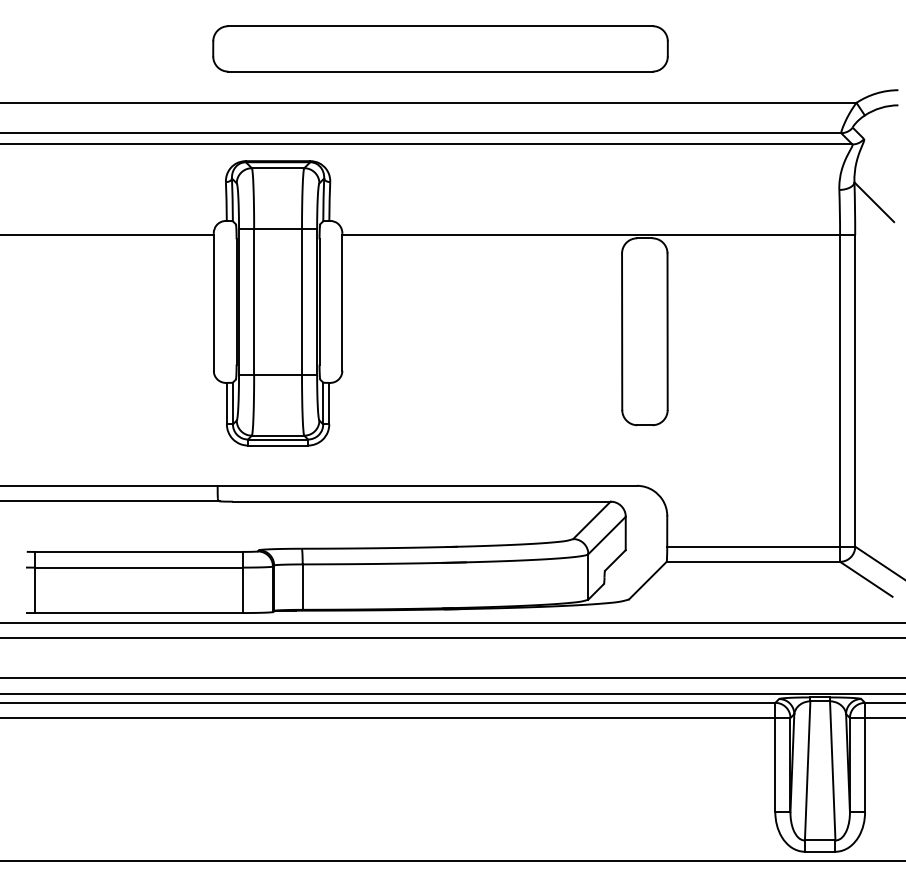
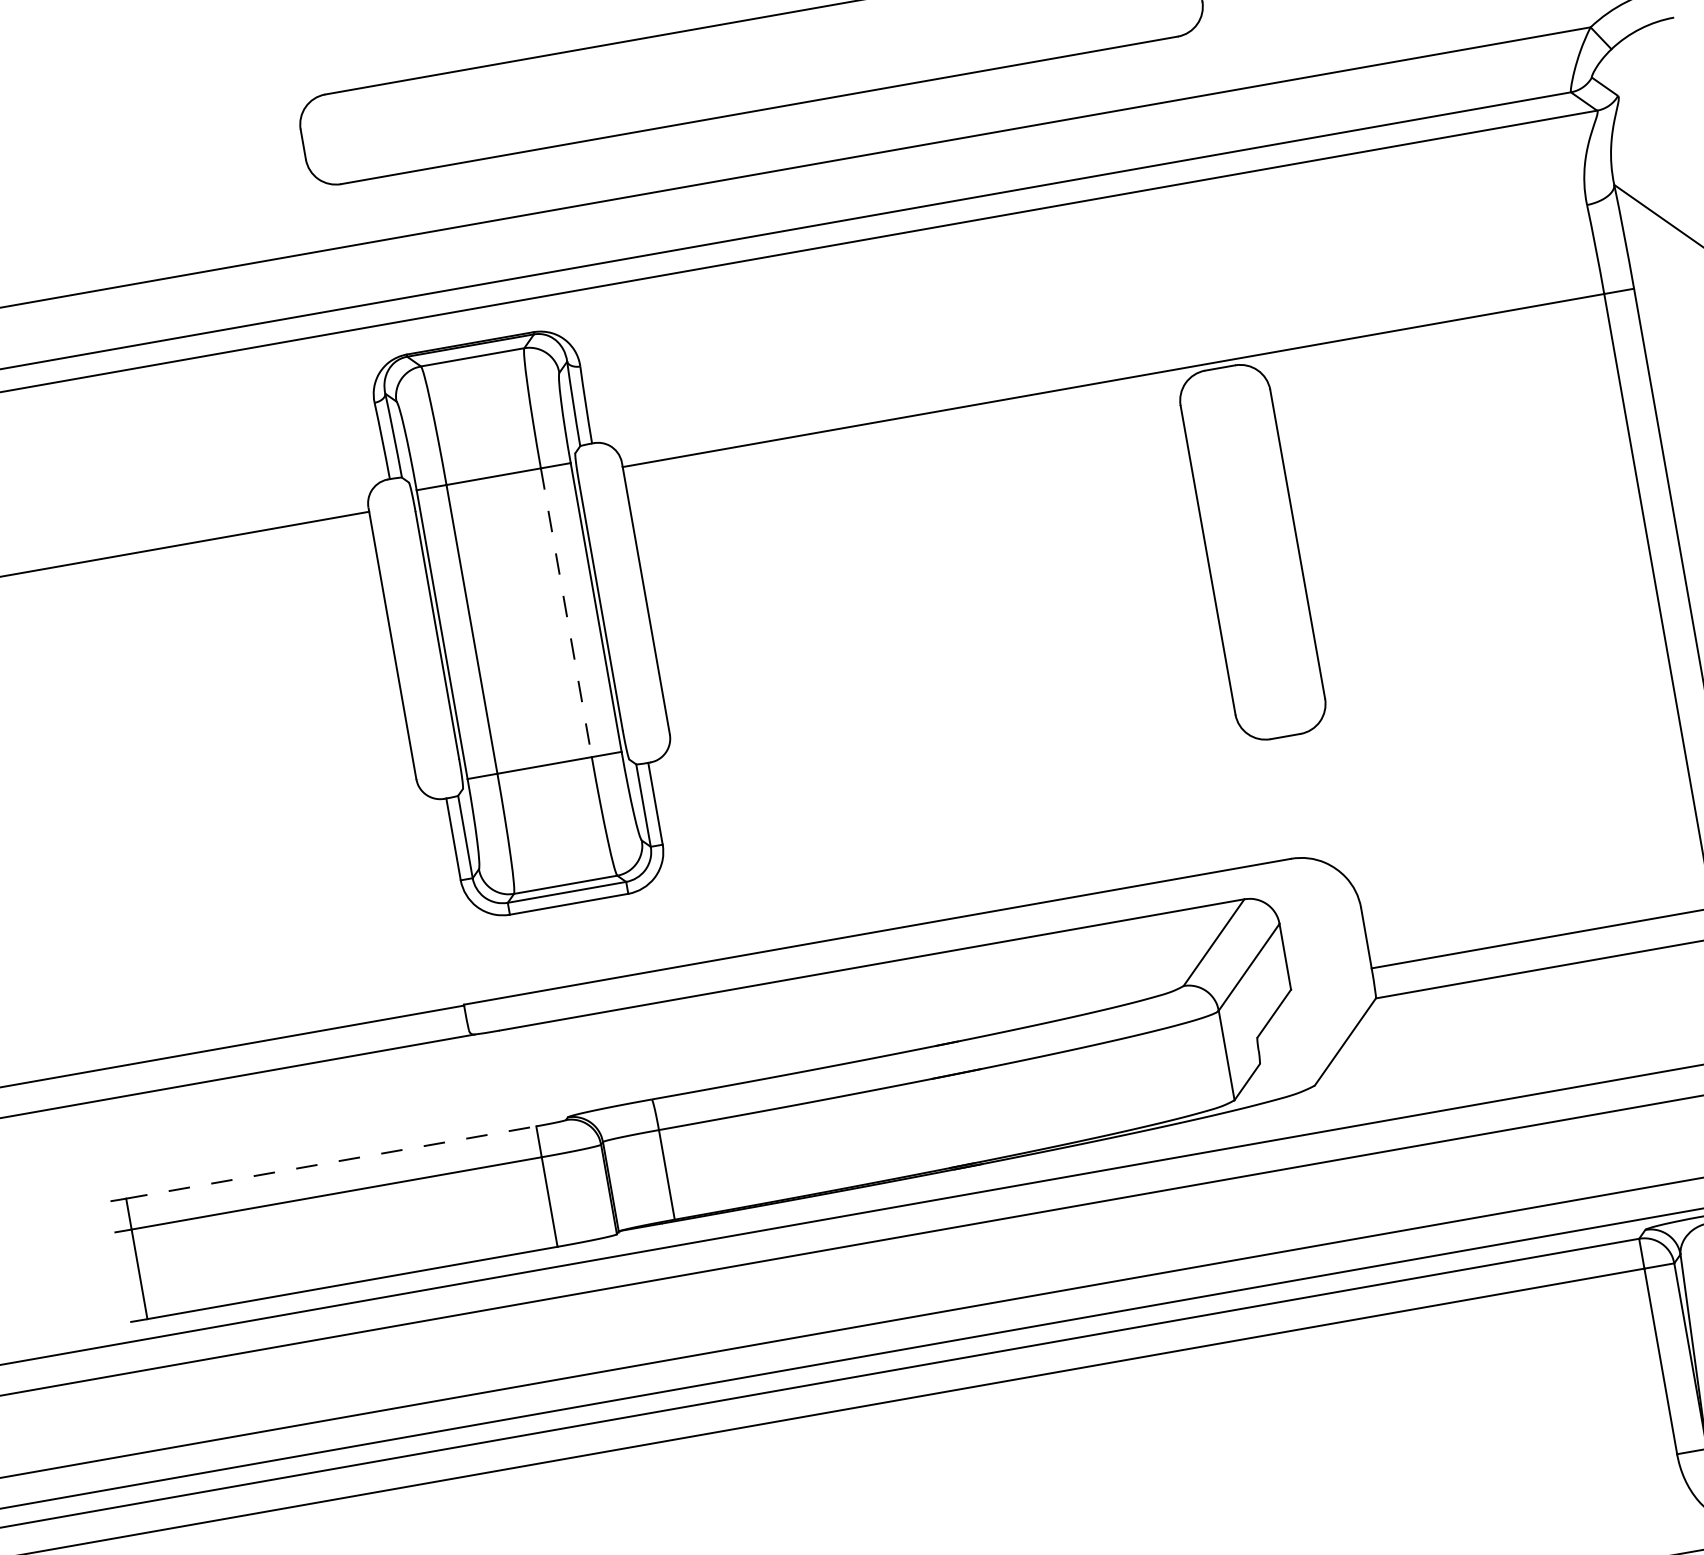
line: (302, 302) -> (567, 613), solid -> dashed
line: (138, 551) -> (330, 1161), solid -> dashed

